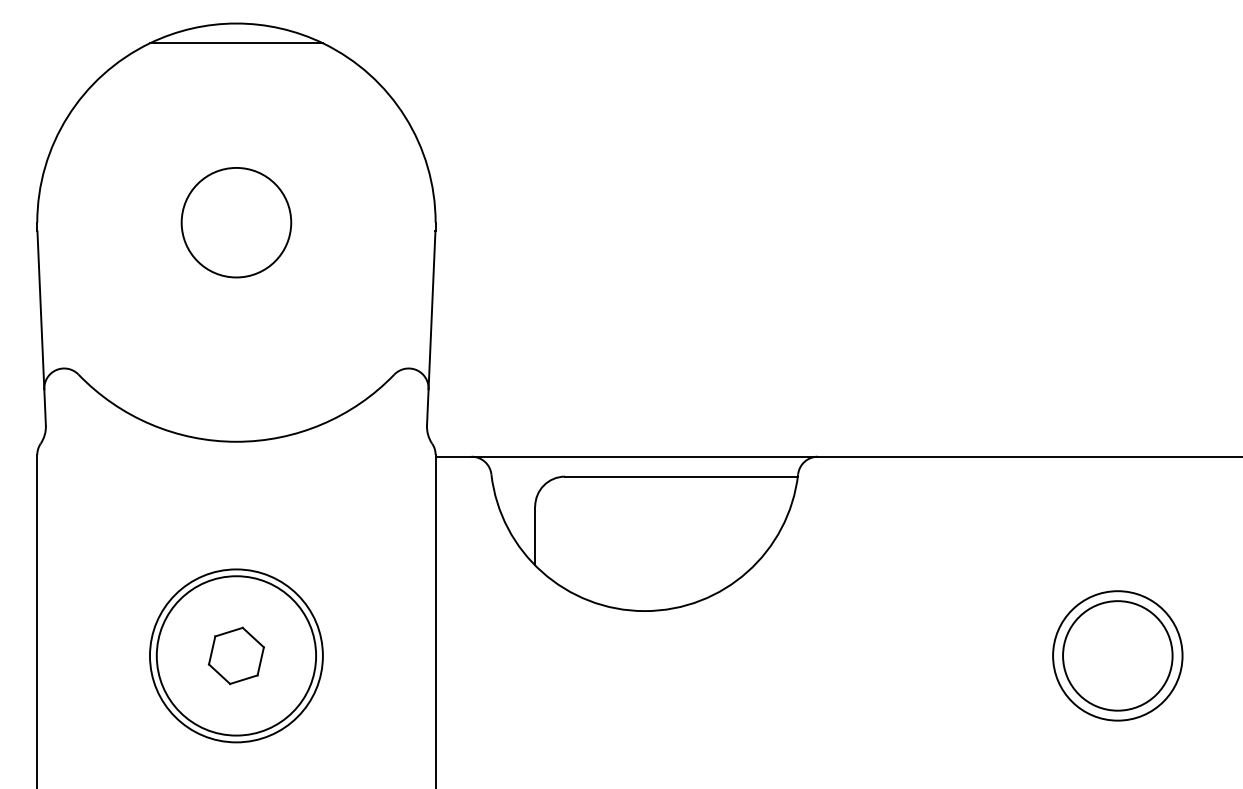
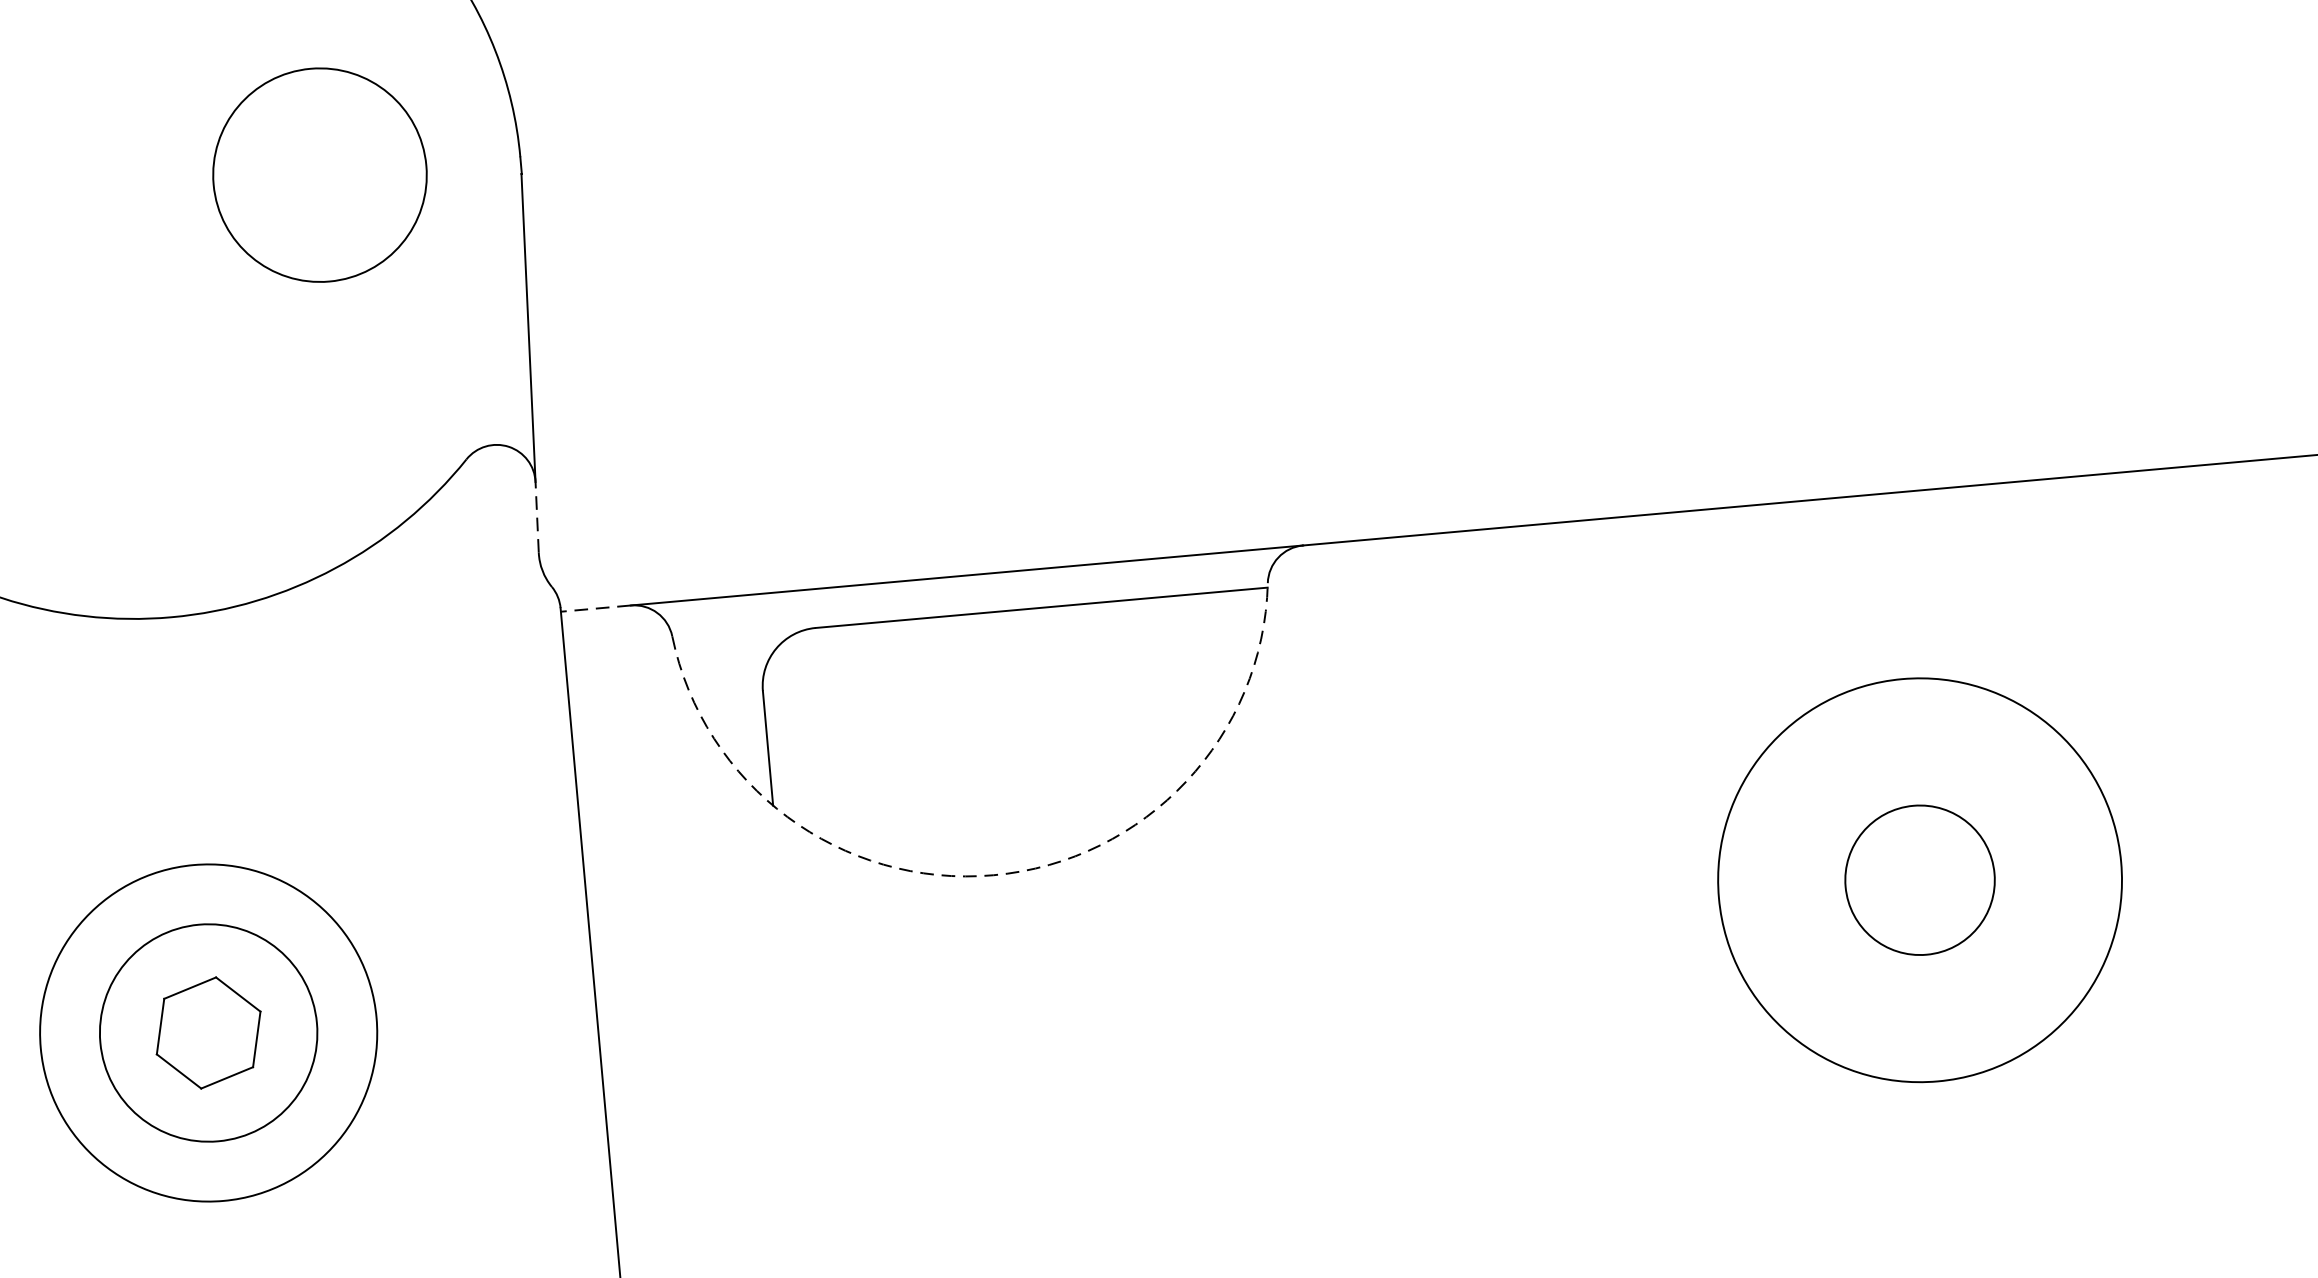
circle: (236, 222) -> (320, 174), moved
line: (427, 406) -> (536, 515), solid -> dashed
line: (453, 456) -> (595, 608), solid -> dashed
arc: (644, 611) -> (993, 876), solid -> dashed
circle: (236, 655) -> (208, 1032), size x0.7
circle: (1117, 655) -> (1919, 879), size x0.7
circle: (1117, 655) -> (1919, 879), size x1.6

